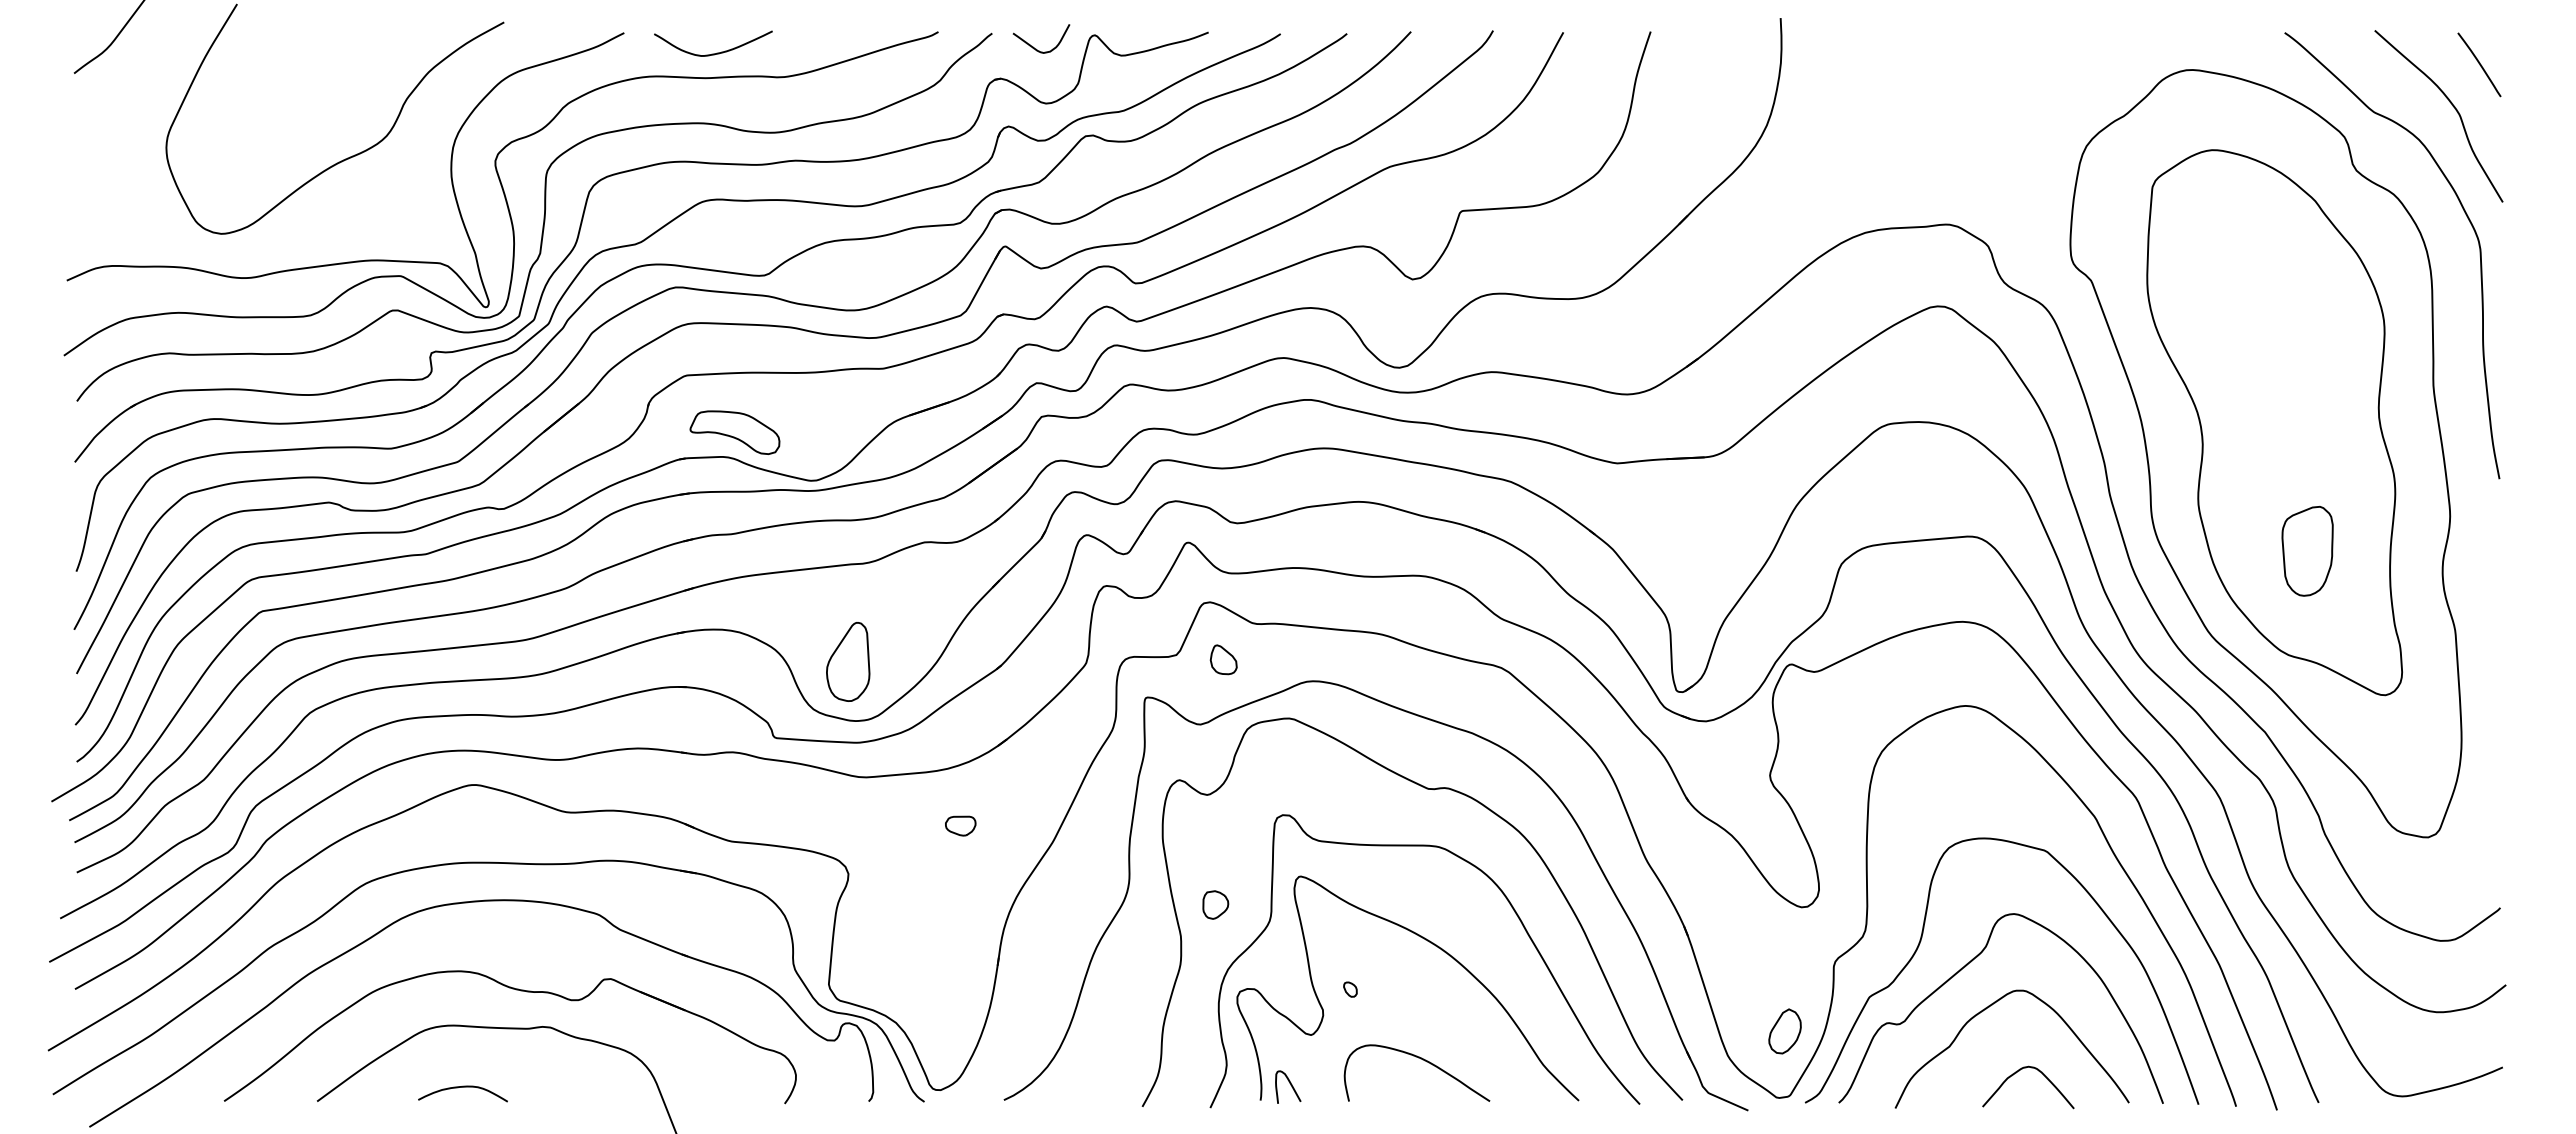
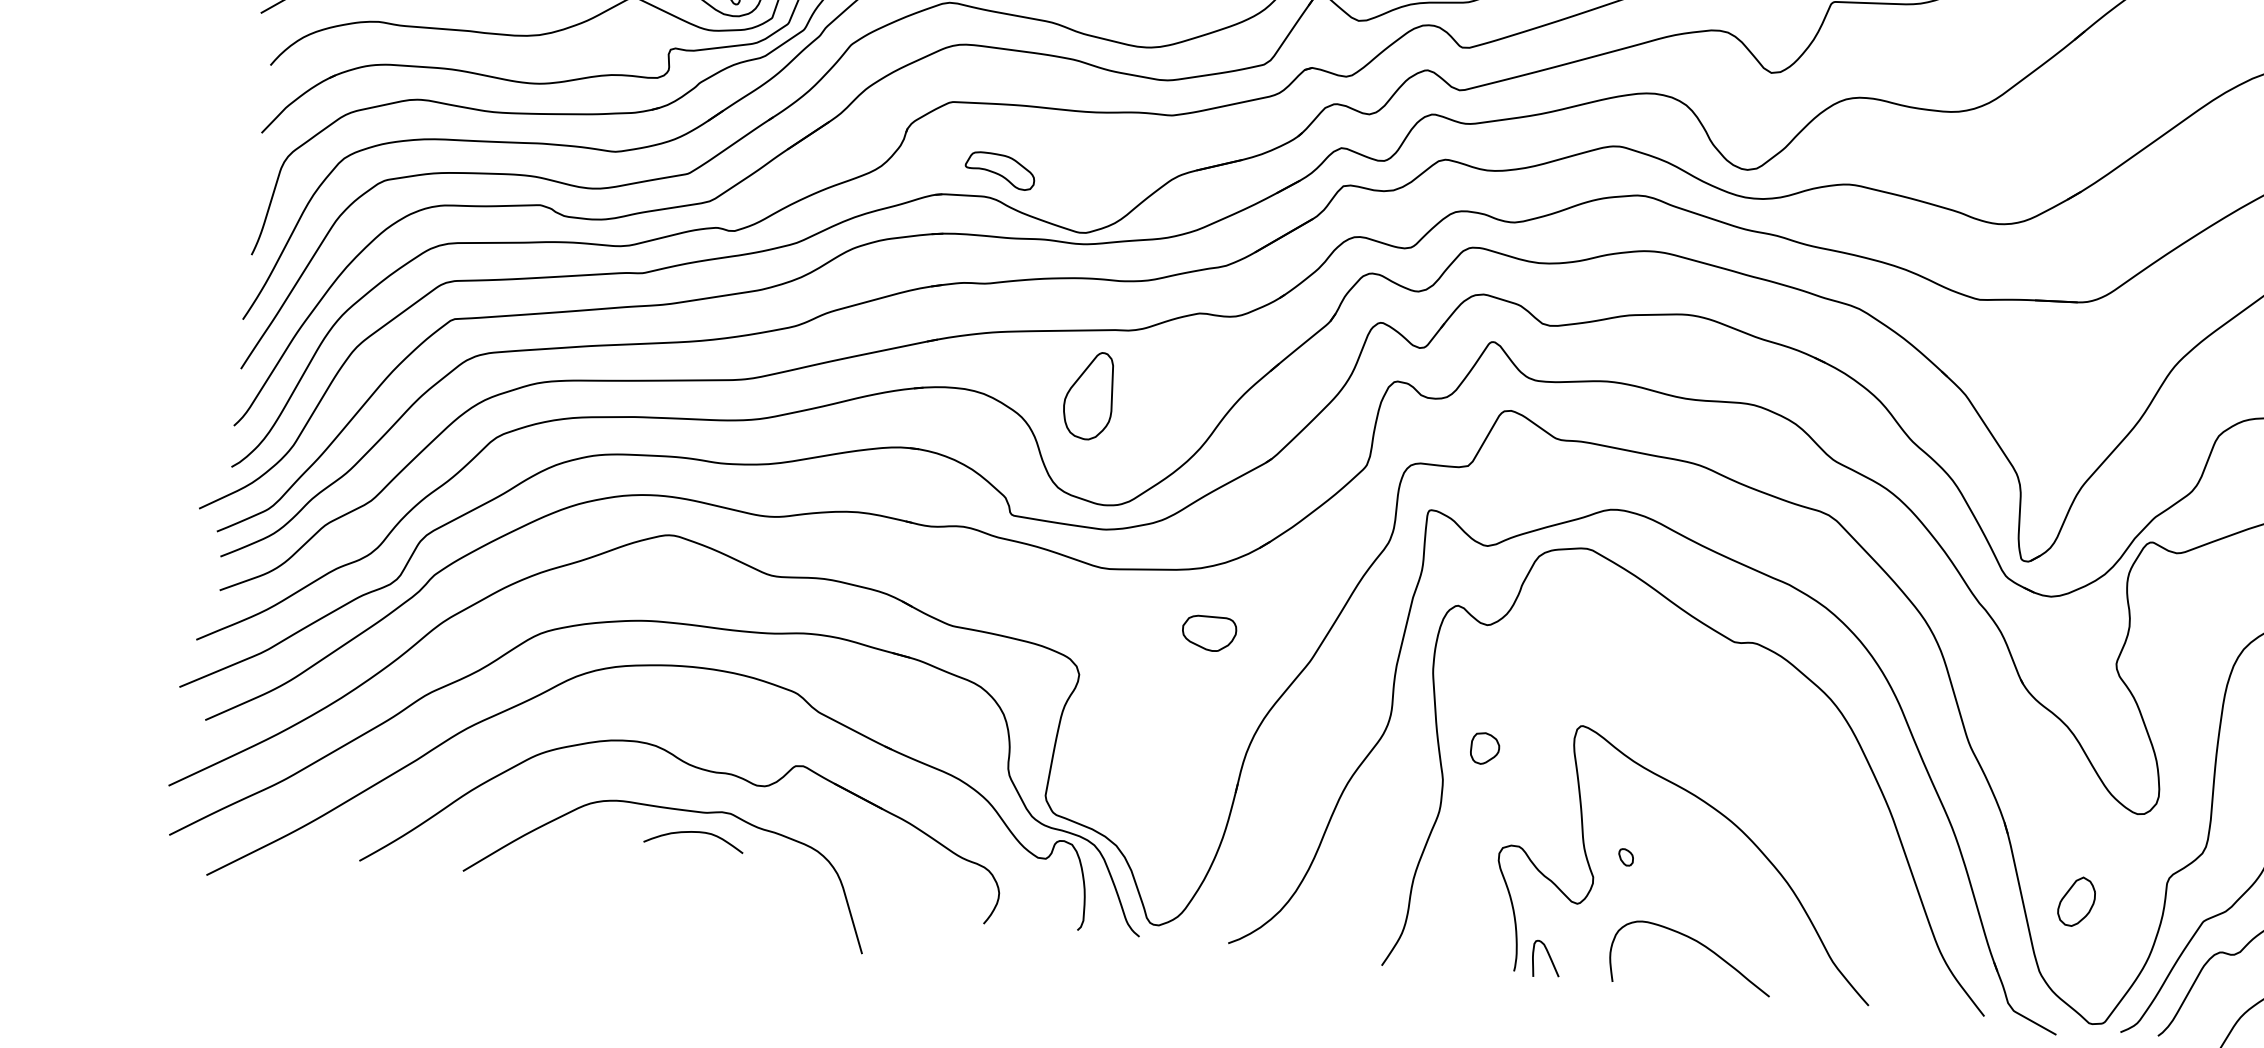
part: (734, 432) -> (999, 170), size x0.7
part: (1223, 659) -> (1520, 476), removed
part: (848, 661) -> (1089, 395), moved
part: (960, 825) -> (1209, 632), size x1.6
curve: (1512, 909) -> (1815, 785), removed
part: (1784, 1031) -> (2076, 901), moved
curve: (462, 1087) -> (694, 832), moved

